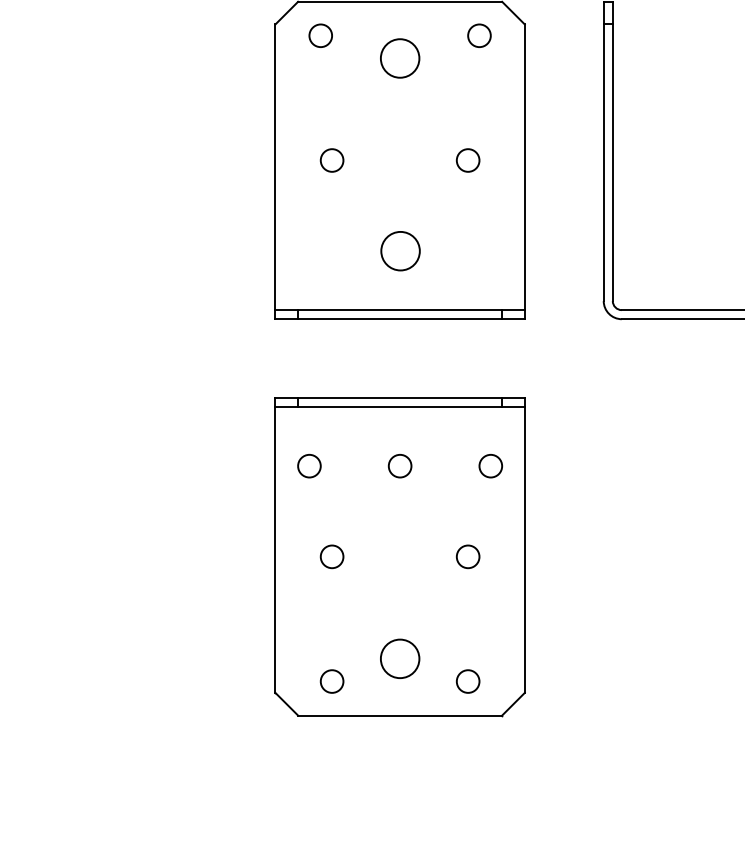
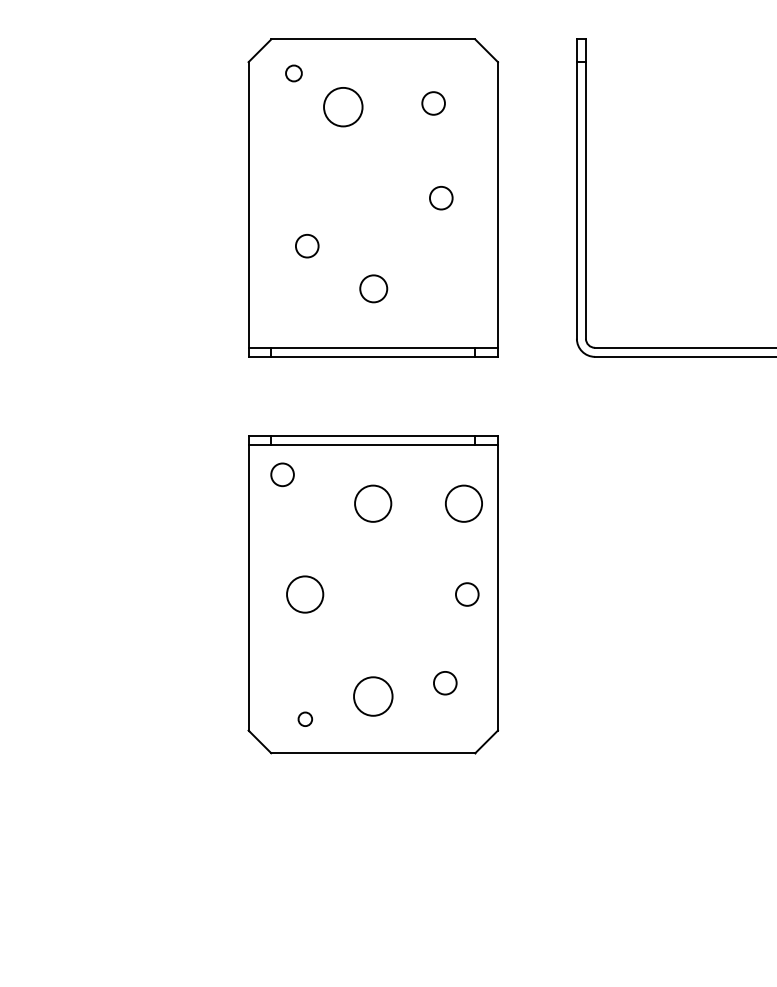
circle: (320, 35) -> (293, 73), size x0.7
circle: (479, 35) -> (433, 103), moved
circle: (400, 58) -> (343, 107), moved
circle: (332, 160) -> (307, 246), moved
circle: (400, 250) -> (373, 288), size x0.7
circle: (309, 465) -> (282, 474), moved
circle: (400, 465) -> (373, 503), size x1.6
circle: (490, 465) -> (463, 503), size x1.6
circle: (332, 556) -> (305, 594), size x1.6
circle: (468, 556) -> (467, 594), moved
circle: (332, 681) -> (305, 719), size x0.6
circle: (468, 681) -> (445, 683), moved

